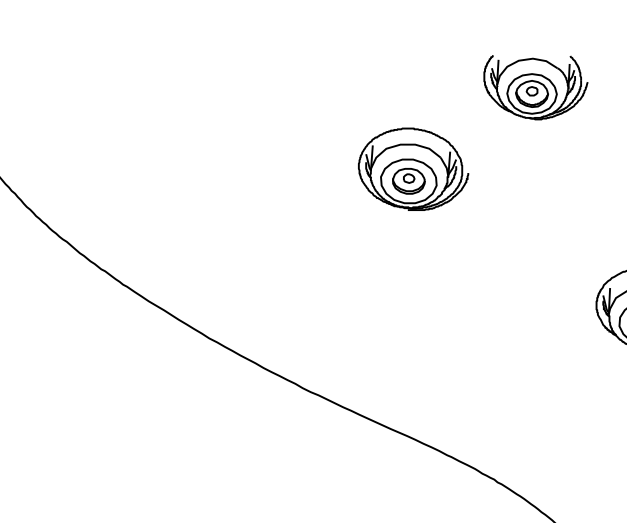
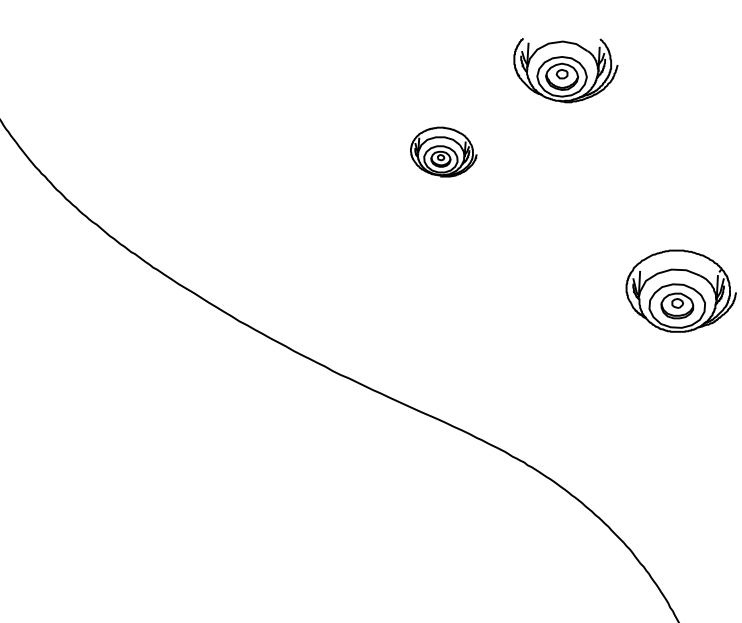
part: (413, 168) -> (443, 151), size x0.6

